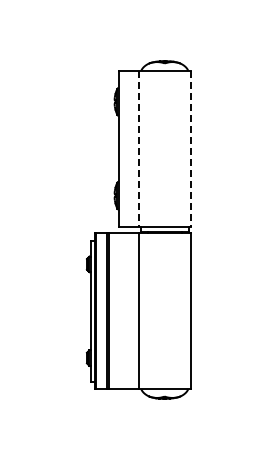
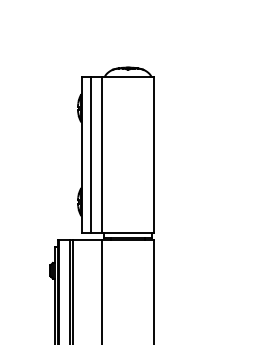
line: (127, 148) -> (90, 154), added
line: (138, 149) -> (101, 155), dashed -> solid
line: (191, 149) -> (154, 155), dashed -> solid

